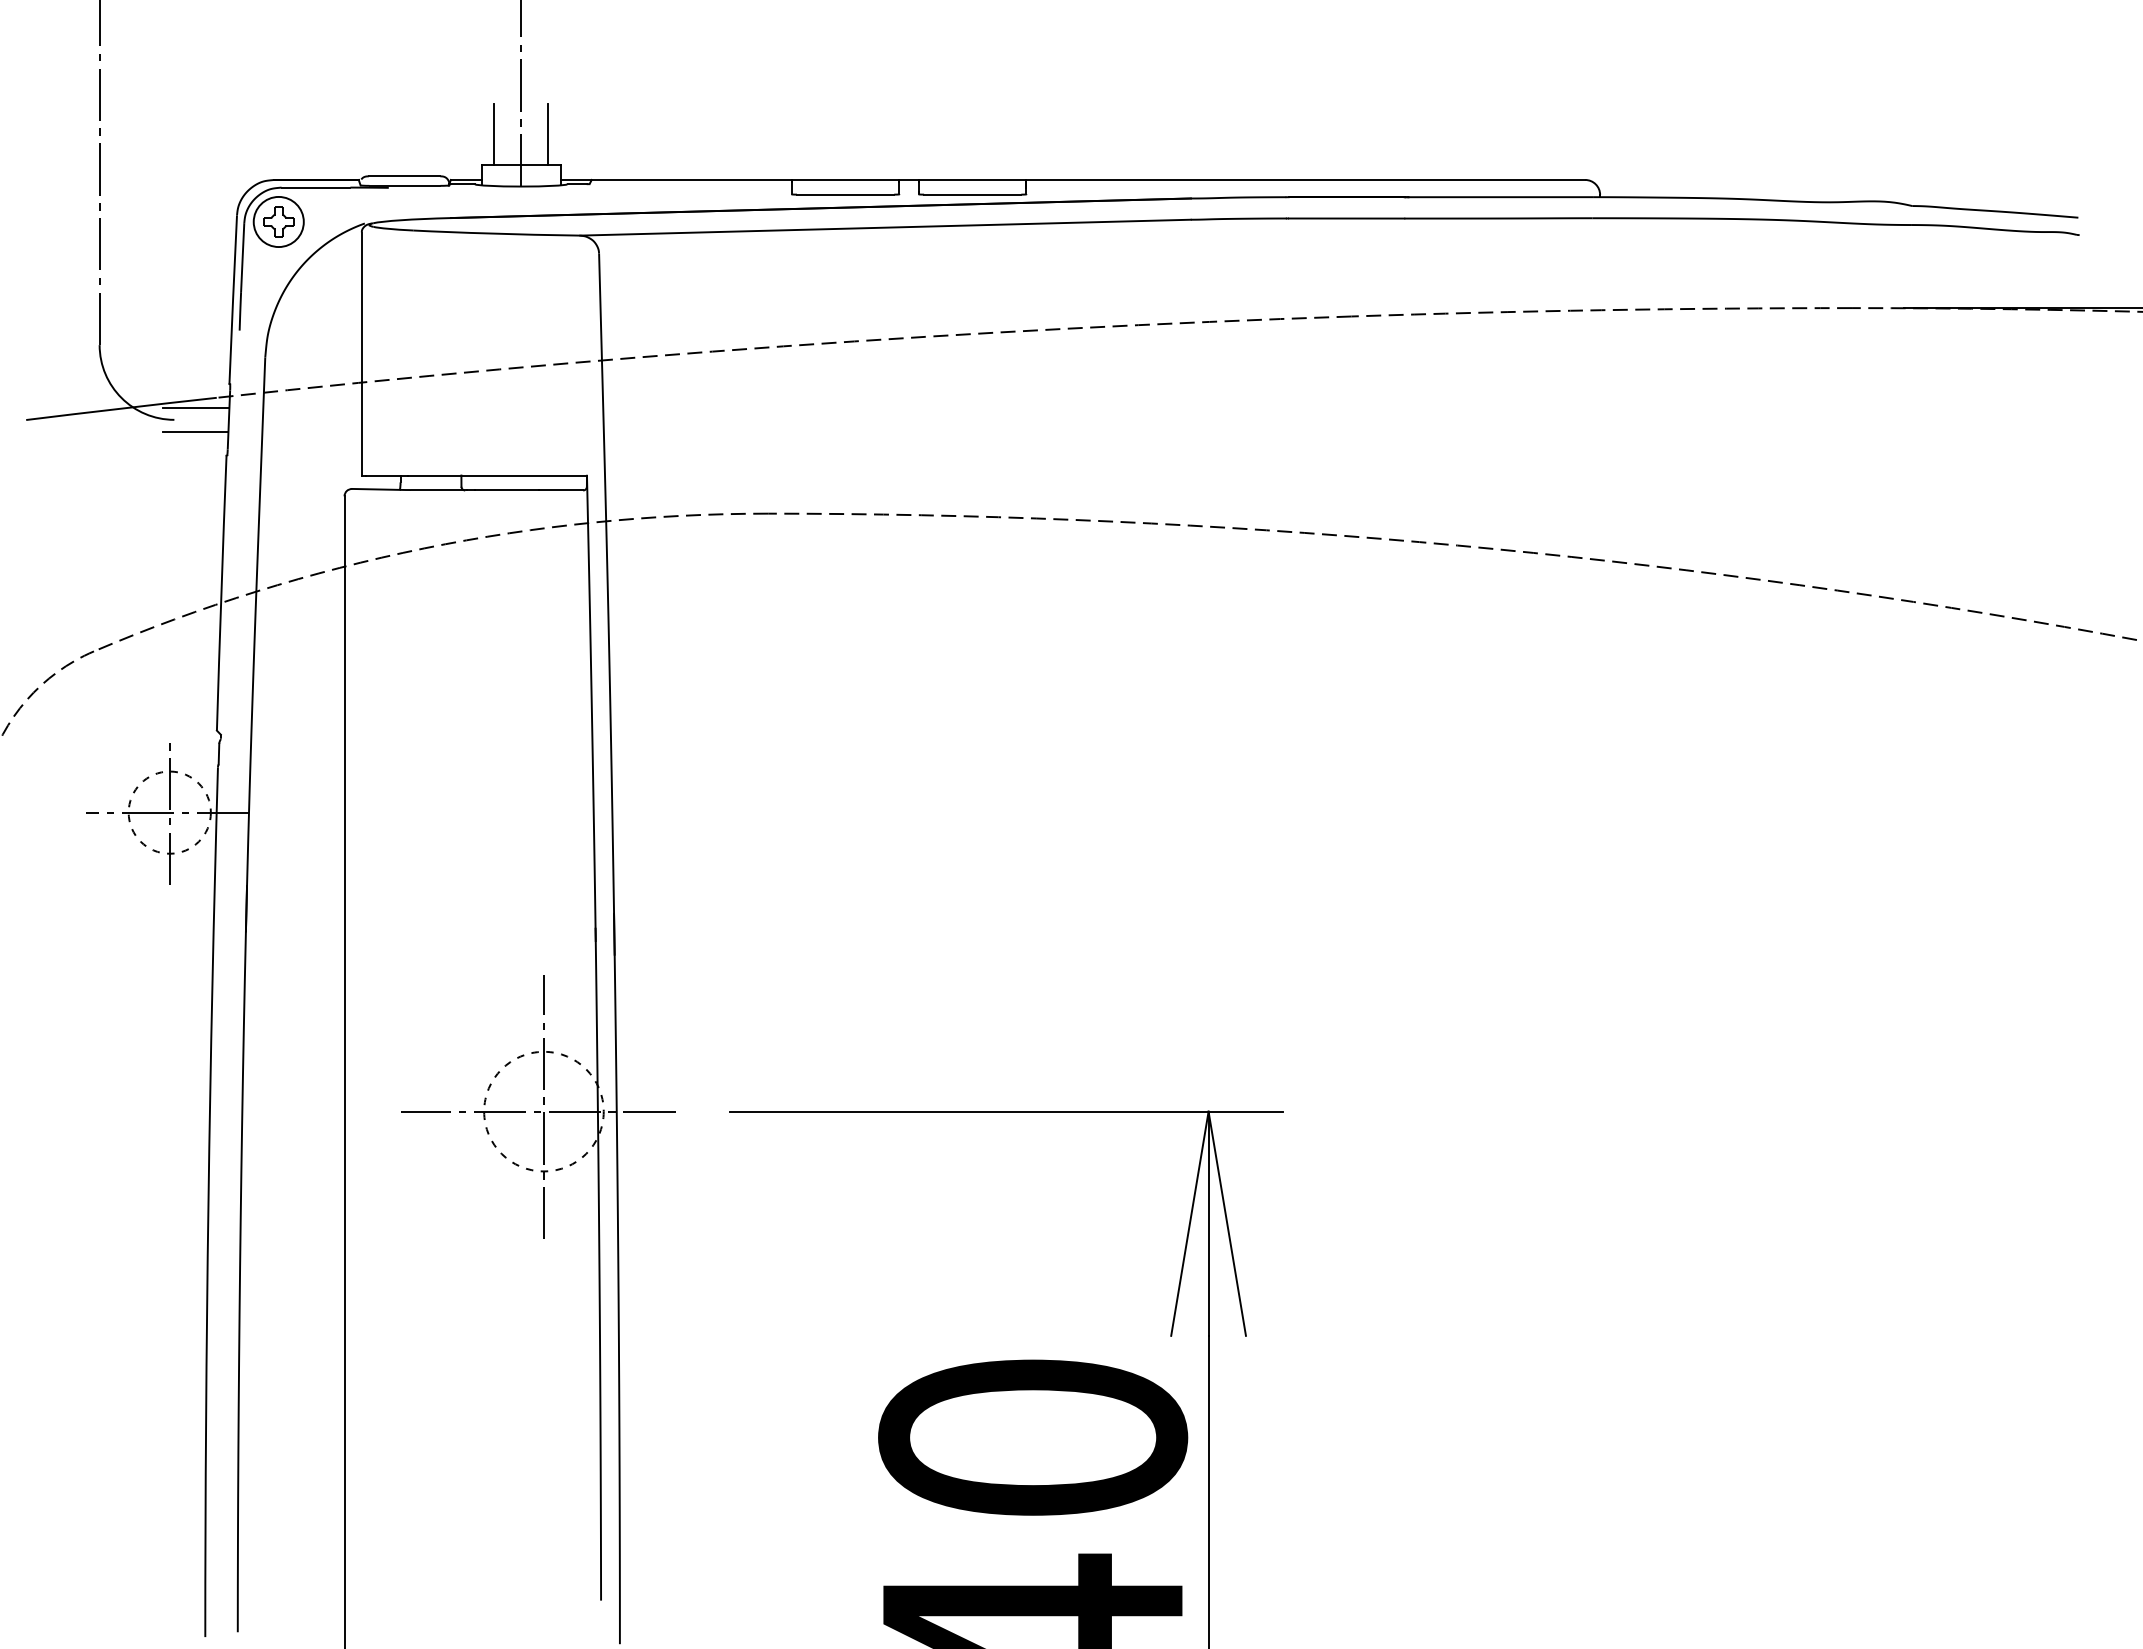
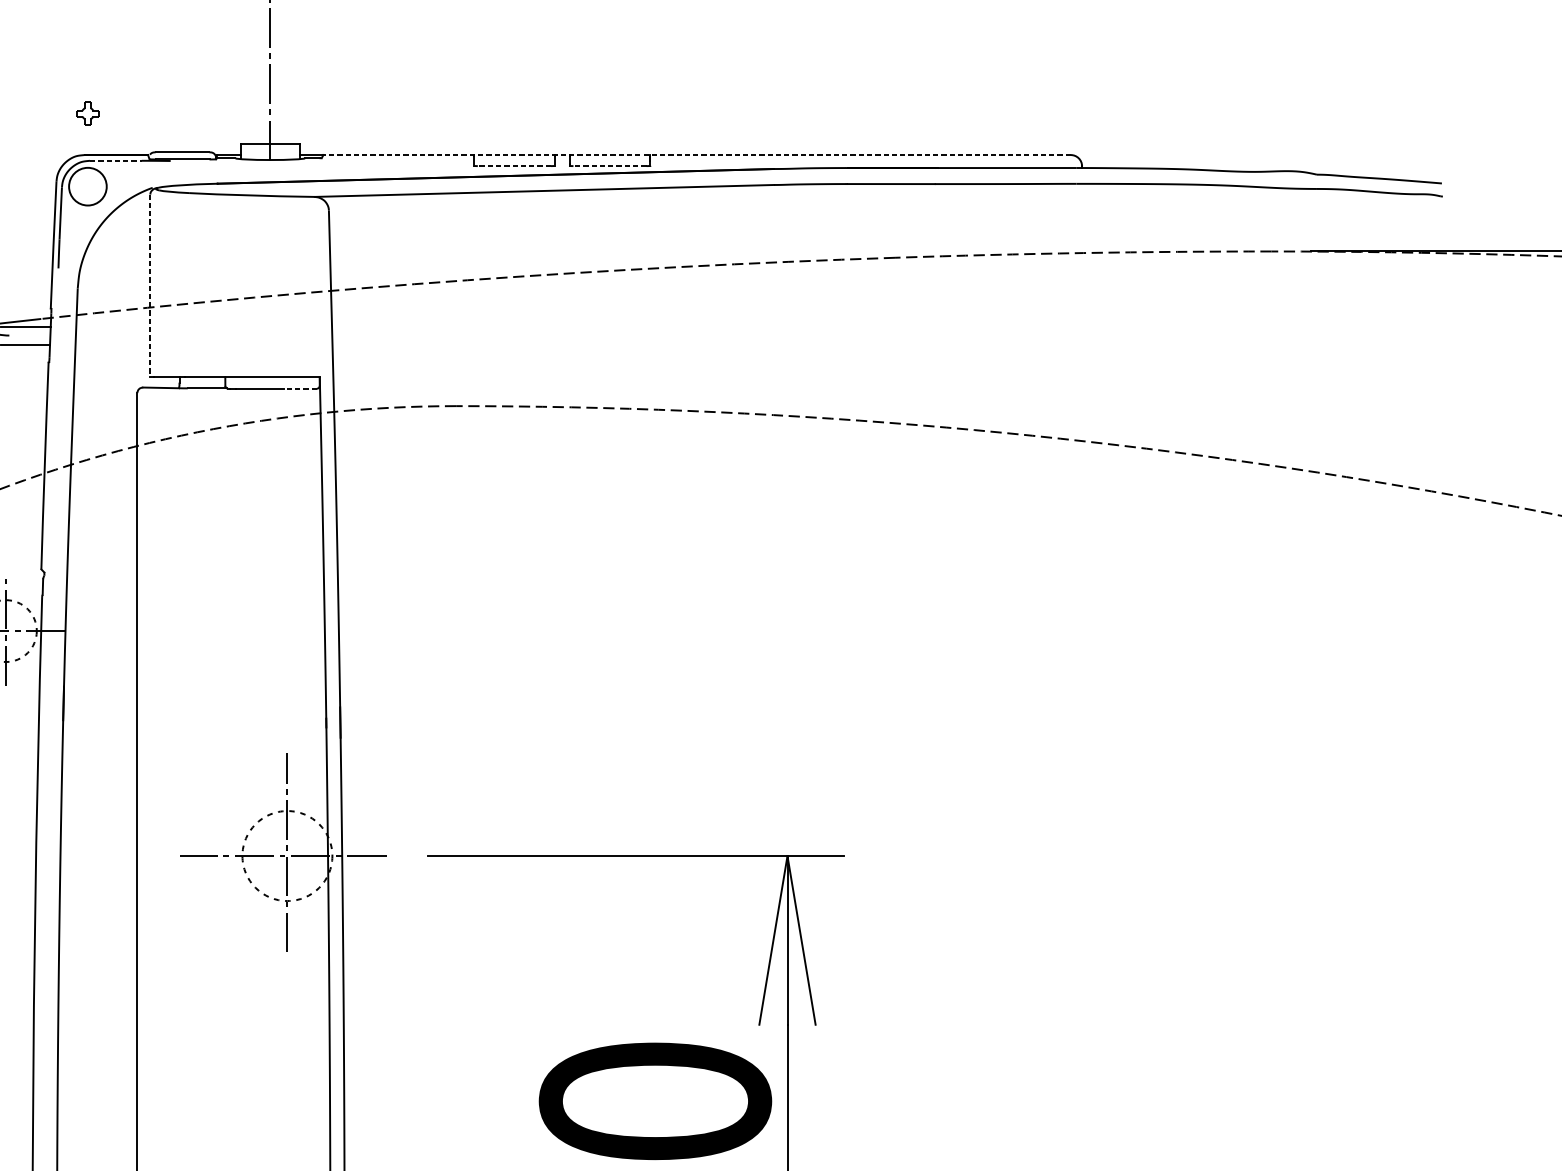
line: (493, 134) -> (249, 120), removed
line: (548, 134) -> (290, 120), removed
line: (1088, 179) -> (697, 154), solid -> dashed
line: (316, 187) -> (116, 160), solid -> dashed
line: (845, 194) -> (514, 165), solid -> dashed
line: (972, 194) -> (609, 165), solid -> dashed
part: (278, 221) -> (87, 113), moved
line: (361, 354) -> (150, 286), solid -> dashed
line: (560, 490) -> (299, 388), solid -> dashed

